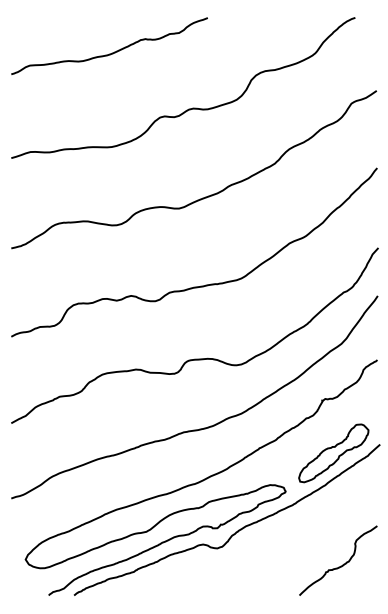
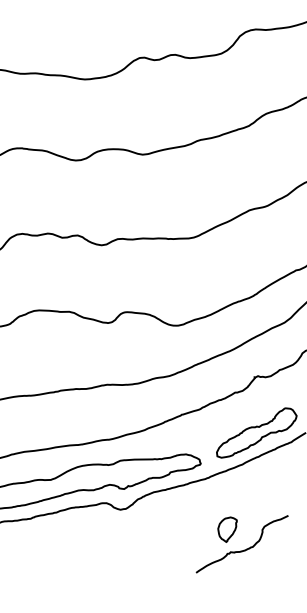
part: (321, 549) -> (226, 529), added

